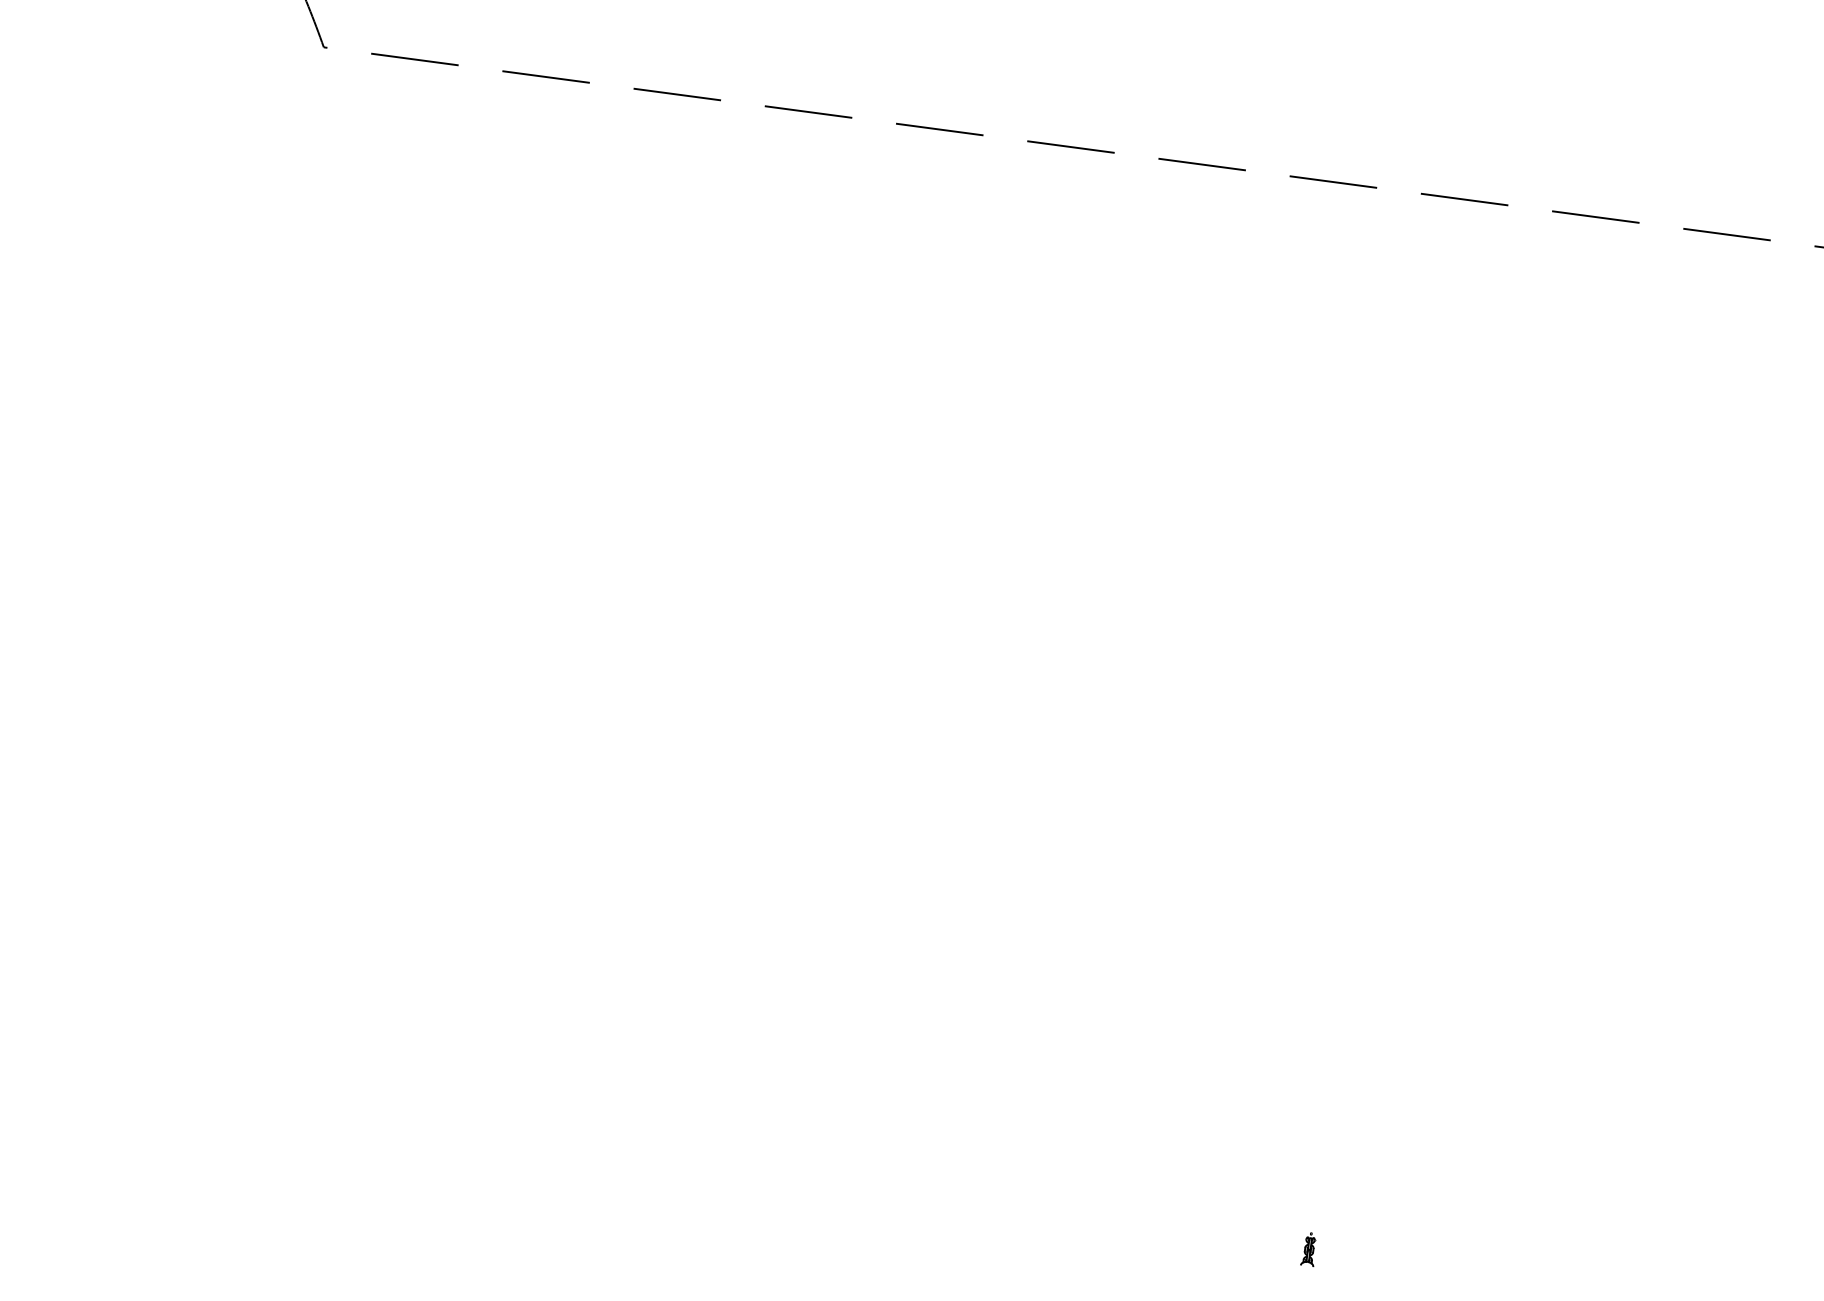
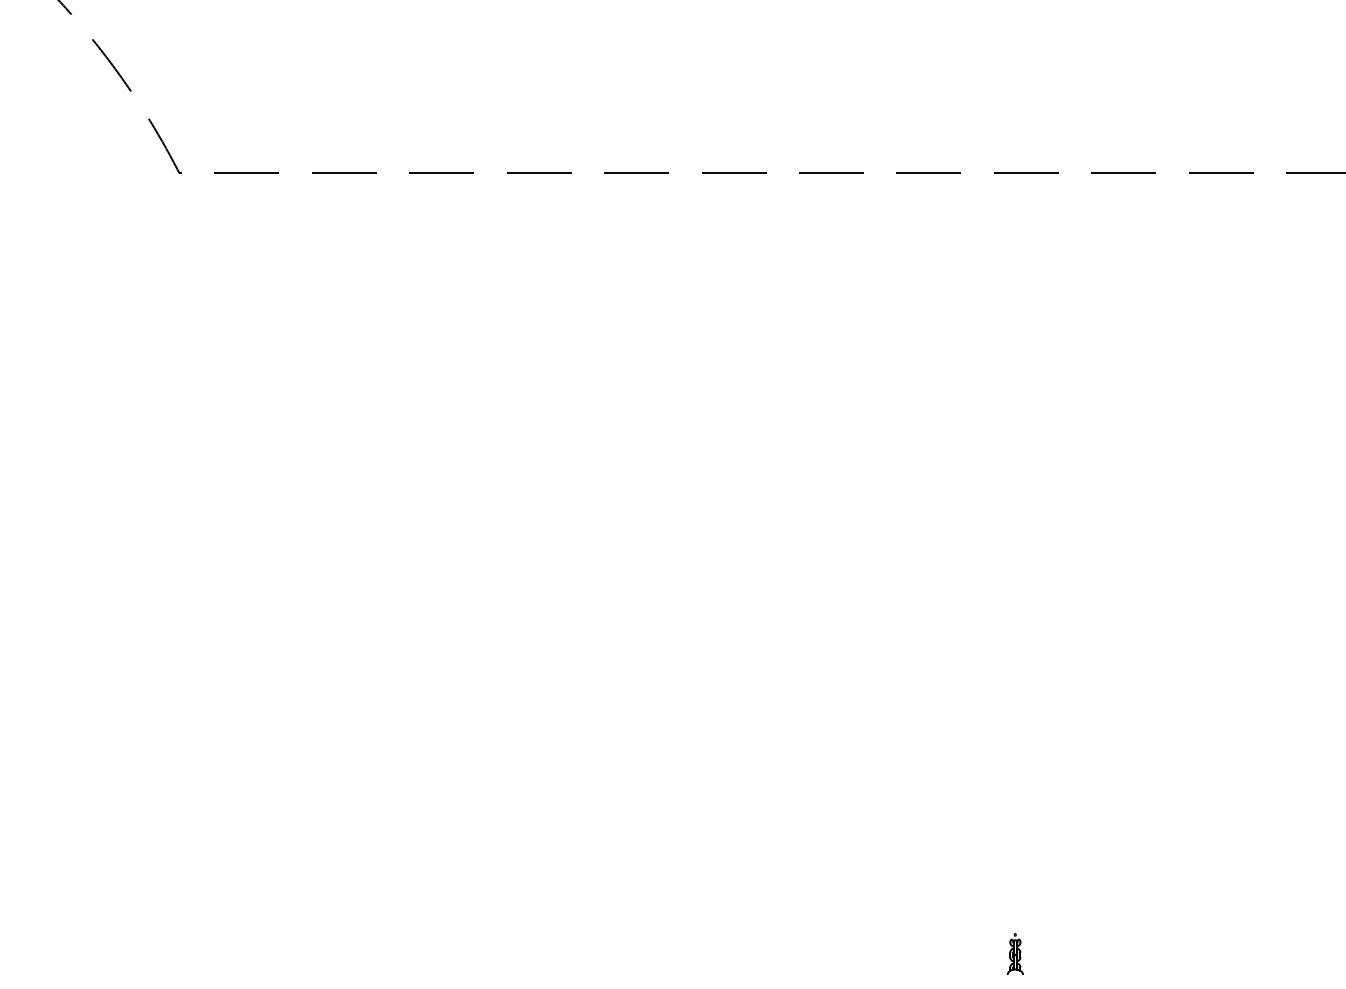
part: (1308, 1248) -> (1014, 953), size x1.67

